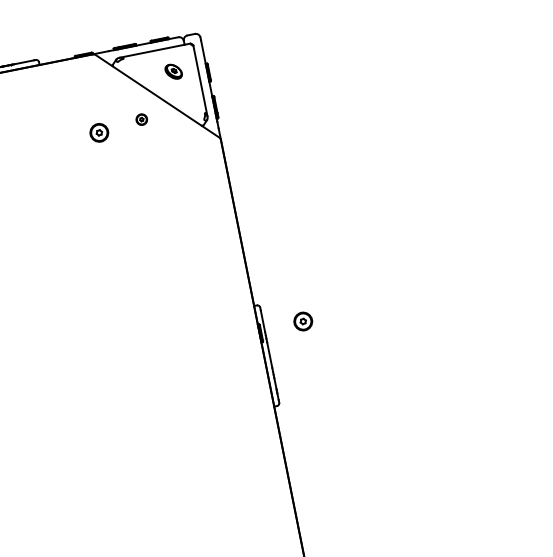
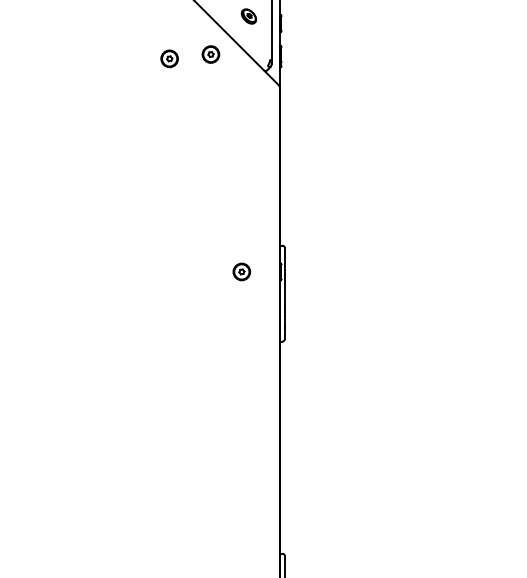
part: (141, 119) -> (210, 54), size x1.67
part: (302, 321) -> (241, 271), moved

